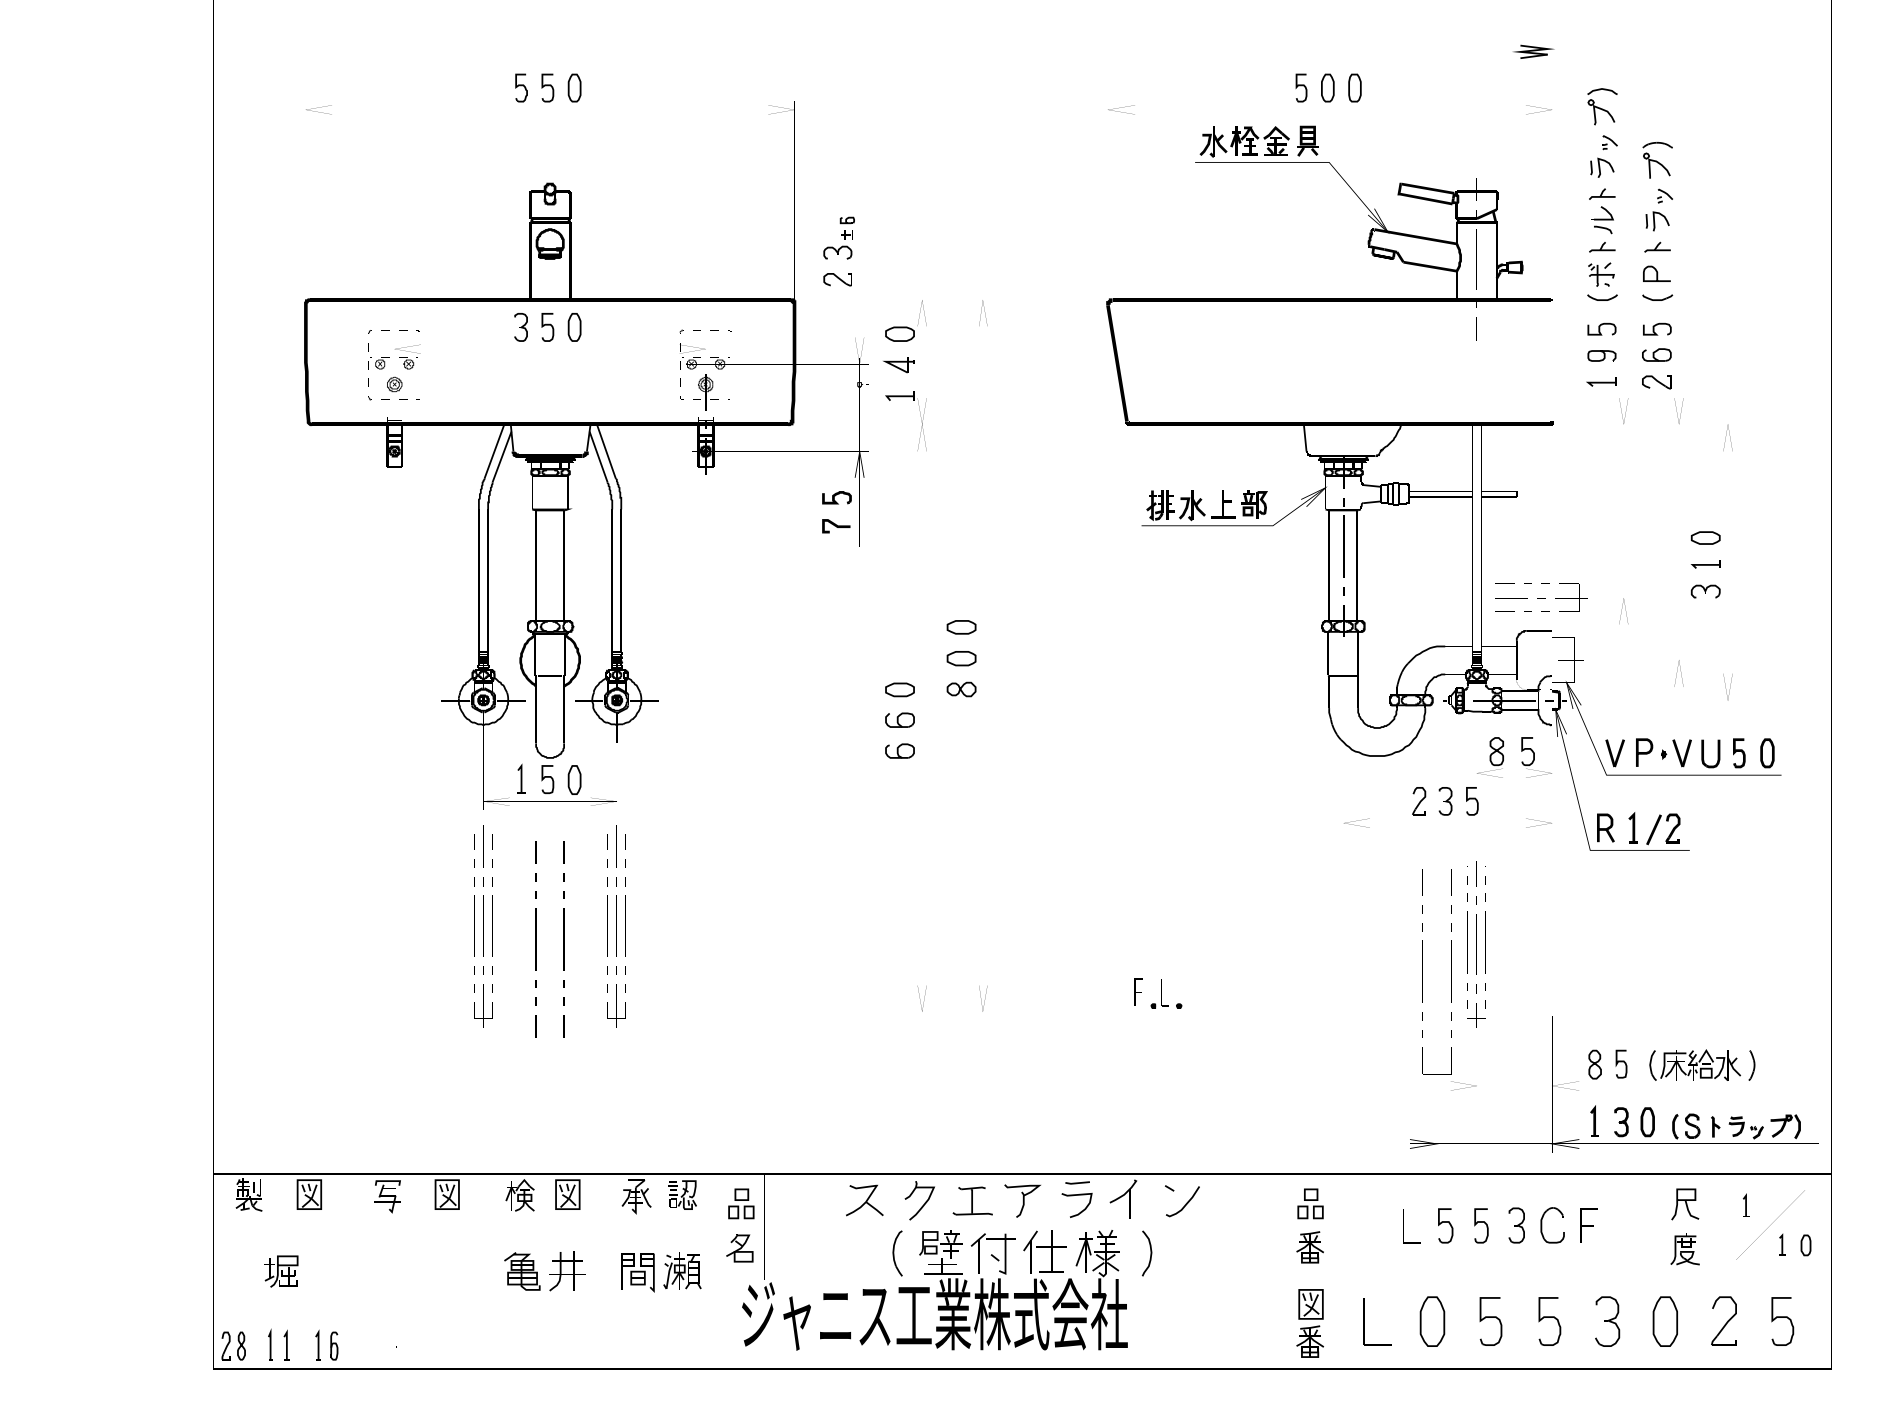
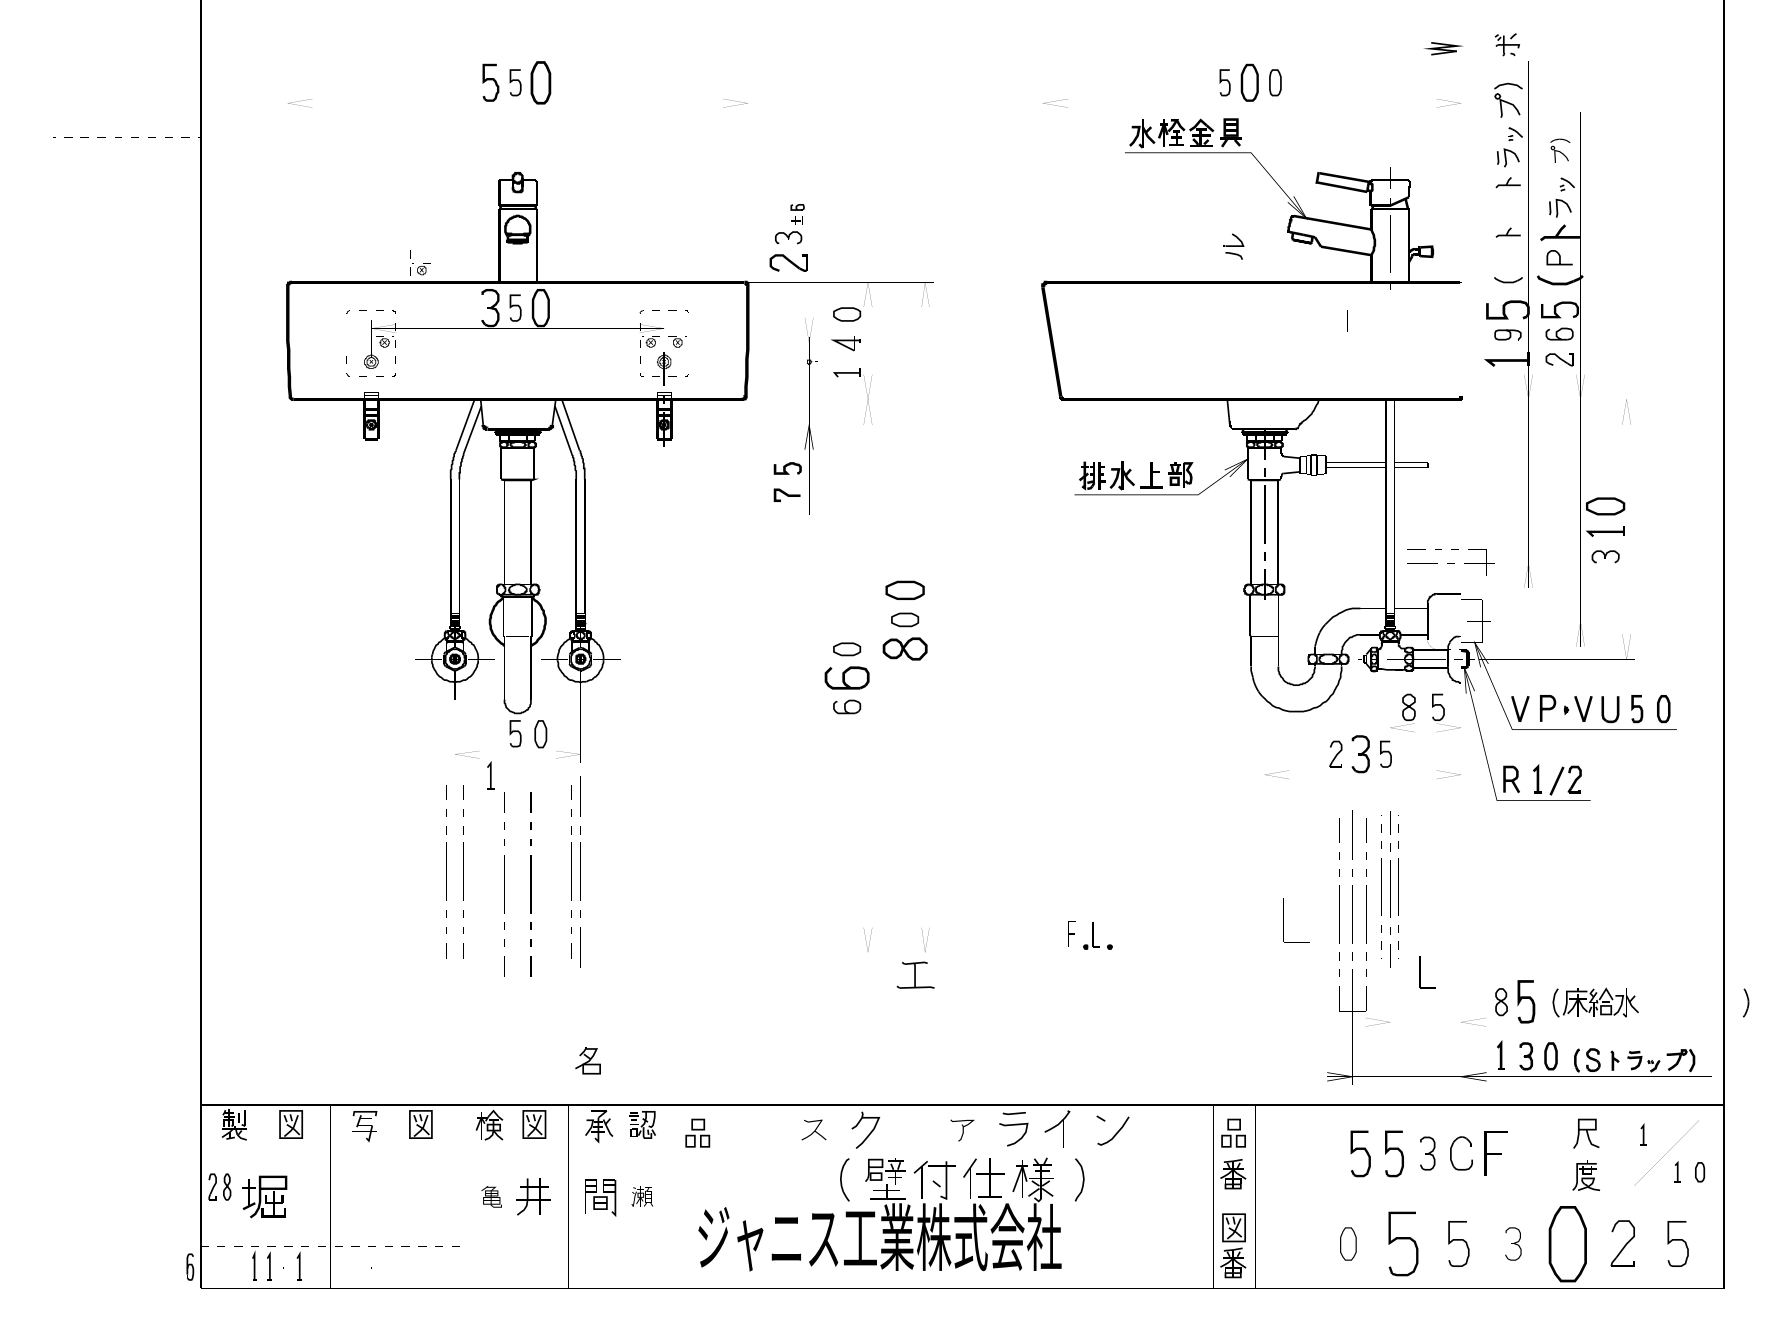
part: (521, 87) -> (490, 82), size x1.4
part: (574, 87) -> (540, 82), size x1.6
part: (1327, 87) -> (1249, 82), size x1.4
part: (1657, 160) -> (1560, 150), size x0.7
part: (1602, 220) -> (1233, 246), moved
part: (1657, 246) -> (1560, 231), size x1.6
part: (1601, 274) -> (1507, 44), moved
part: (837, 279) -> (788, 262), size x1.4
part: (1657, 297) -> (1560, 279), size x1.6
part: (520, 327) -> (489, 308), size x1.4
part: (574, 327) -> (540, 308), size x1.4
line: (1476, 328) -> (1347, 320), moved
part: (1601, 328) -> (1507, 309), size x1.6
part: (1657, 328) -> (1560, 309), size x1.4
part: (378, 356) -> (420, 262), moved
part: (1601, 381) -> (1507, 359), size x1.6
part: (1705, 537) -> (1605, 505), size x1.4
part: (1705, 564) -> (1605, 531), size x1.4
part: (961, 627) -> (905, 590), size x1.4
part: (961, 689) -> (905, 648), size x1.6
part: (899, 719) -> (846, 677), size x1.6
part: (521, 778) -> (490, 775), moved
part: (1445, 801) -> (1360, 754), size x1.4
part: (1621, 1063) -> (1526, 1001), size x1.6
curve: (1753, 1065) -> (1747, 1002), moved
part: (864, 1200) -> (813, 1130), size x0.7
part: (972, 1200) -> (915, 974), moved
part: (1022, 1200) -> (962, 1130), size x0.7
part: (1445, 1225) -> (1360, 1153), size x1.4
part: (1481, 1225) -> (1394, 1153), size x1.4
part: (1588, 1225) -> (1495, 1153), size x1.4
part: (1403, 1226) -> (1419, 972), moved
part: (739, 1248) -> (587, 1061), moved
part: (682, 1270) -> (642, 1195), size x0.6
part: (281, 1271) -> (264, 1196), size x1.4
part: (522, 1271) -> (491, 1196), size x0.6
part: (1364, 1321) -> (1284, 920), moved
part: (1432, 1321) -> (1348, 1243), size x0.7
part: (1490, 1321) -> (1403, 1243), size x1.4
part: (1607, 1321) -> (1513, 1243), size x0.7
part: (1664, 1321) -> (1566, 1243), size x1.6
part: (233, 1345) -> (219, 1186), moved
part: (334, 1345) -> (190, 1266), moved

